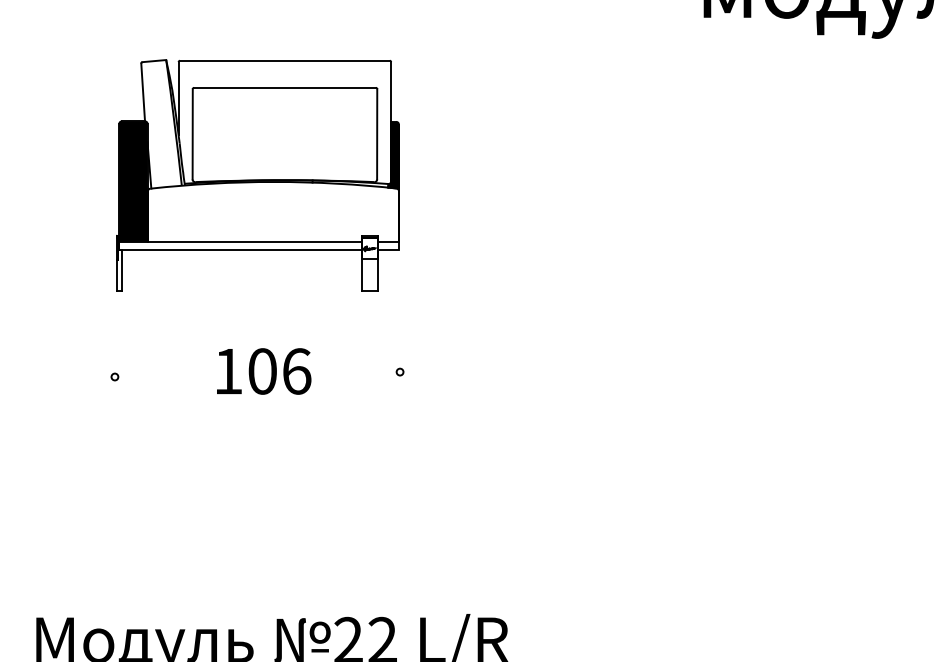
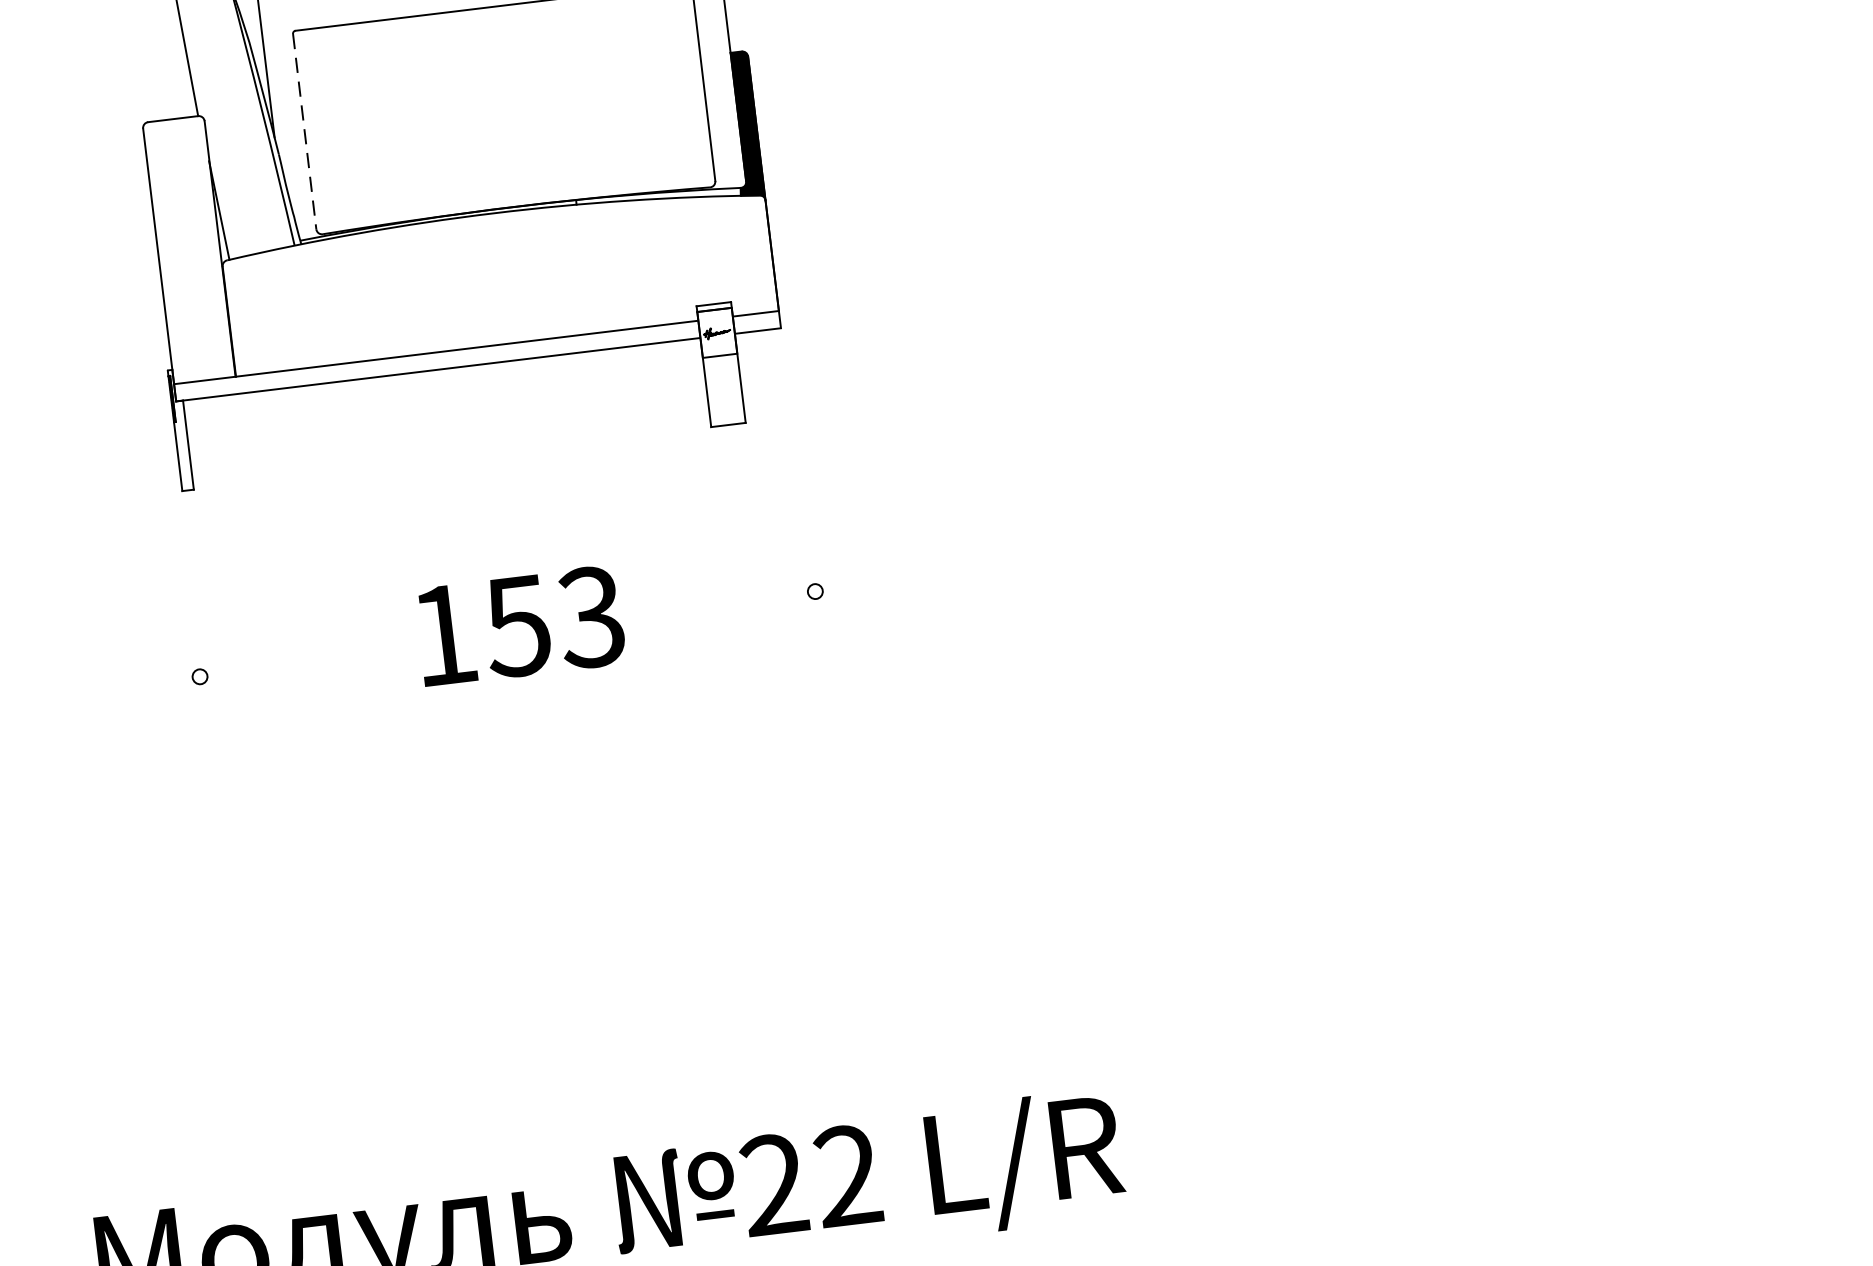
line: (192, 134) -> (304, 132), solid -> dashed
fill: (133, 181) -> (189, 249), removed
text: (279, 371) -> (554, 621), 106 -> 153

